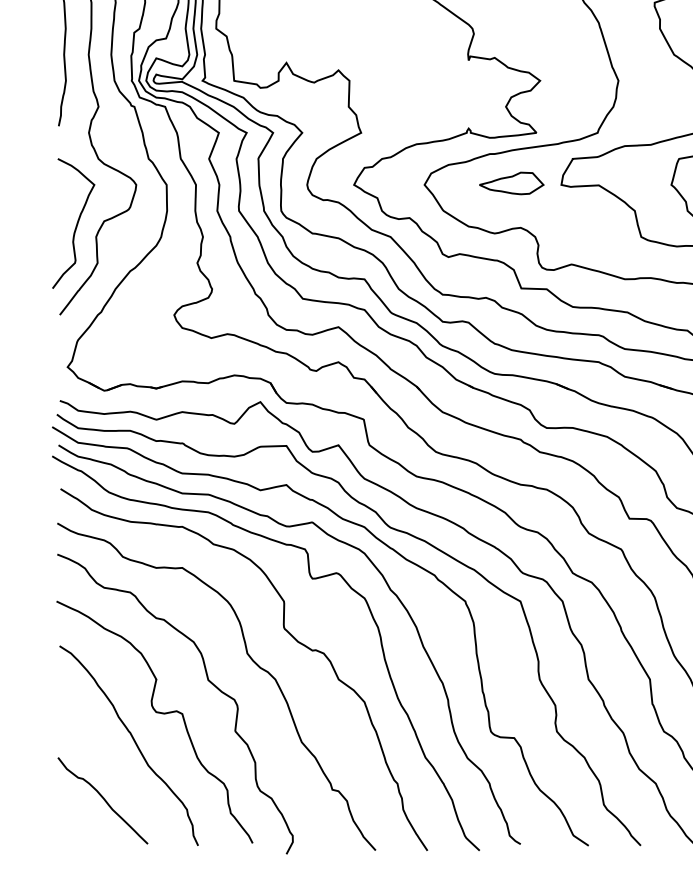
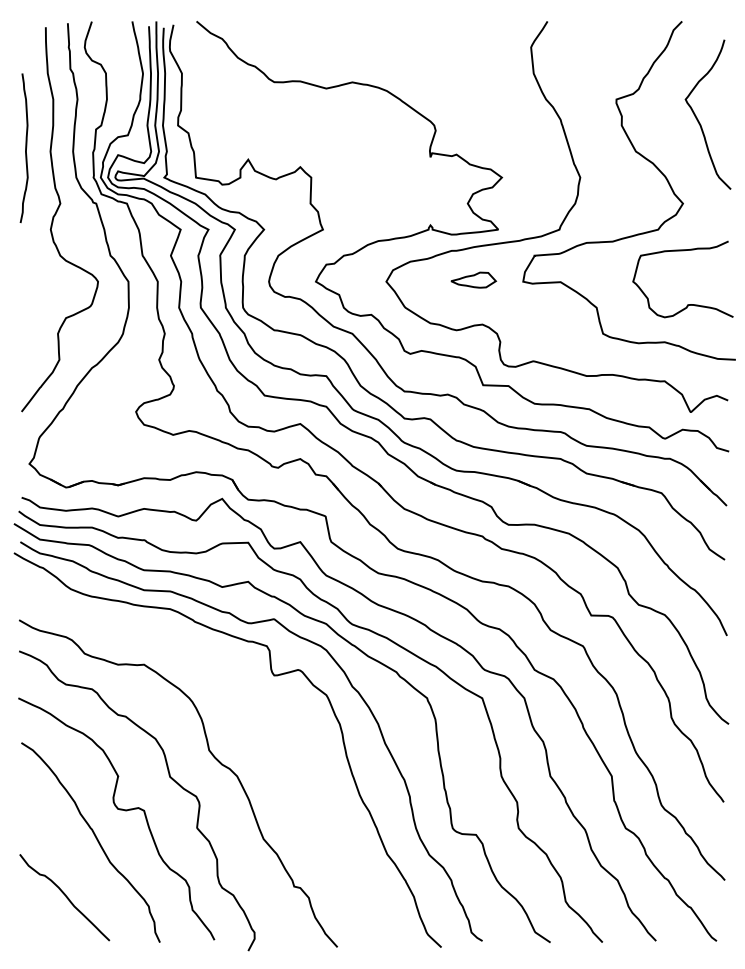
part: (511, 182) -> (473, 279), size x0.7
curve: (75, 225) -> (37, 322), removed
curve: (283, 629) -> (245, 726), removed

